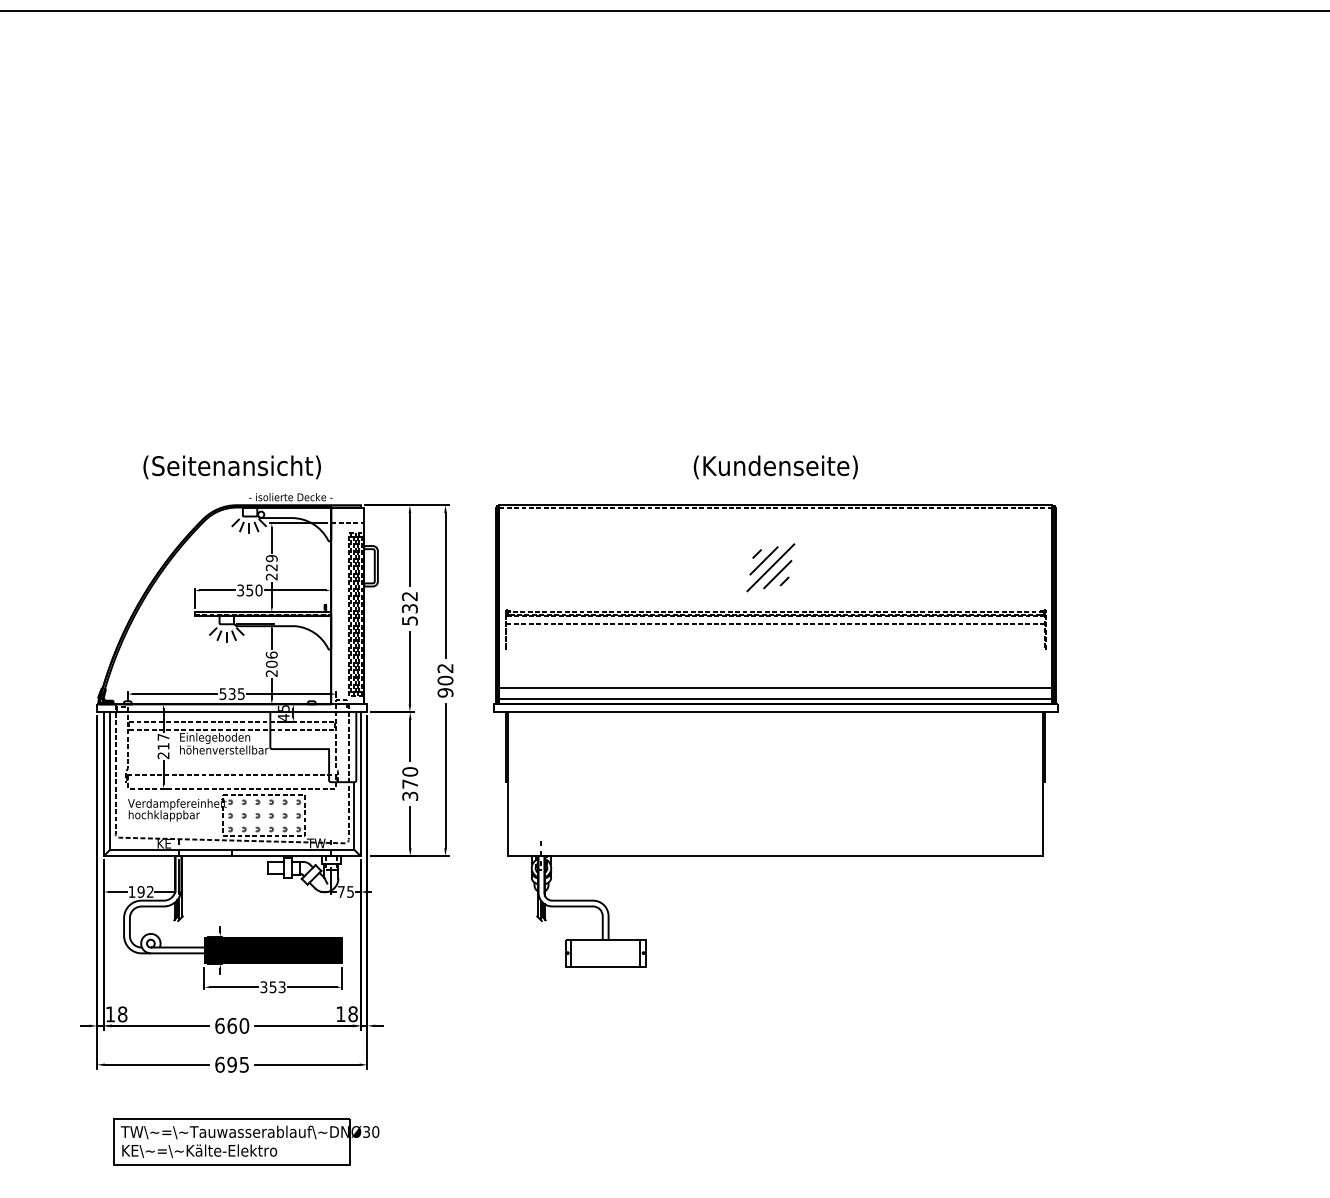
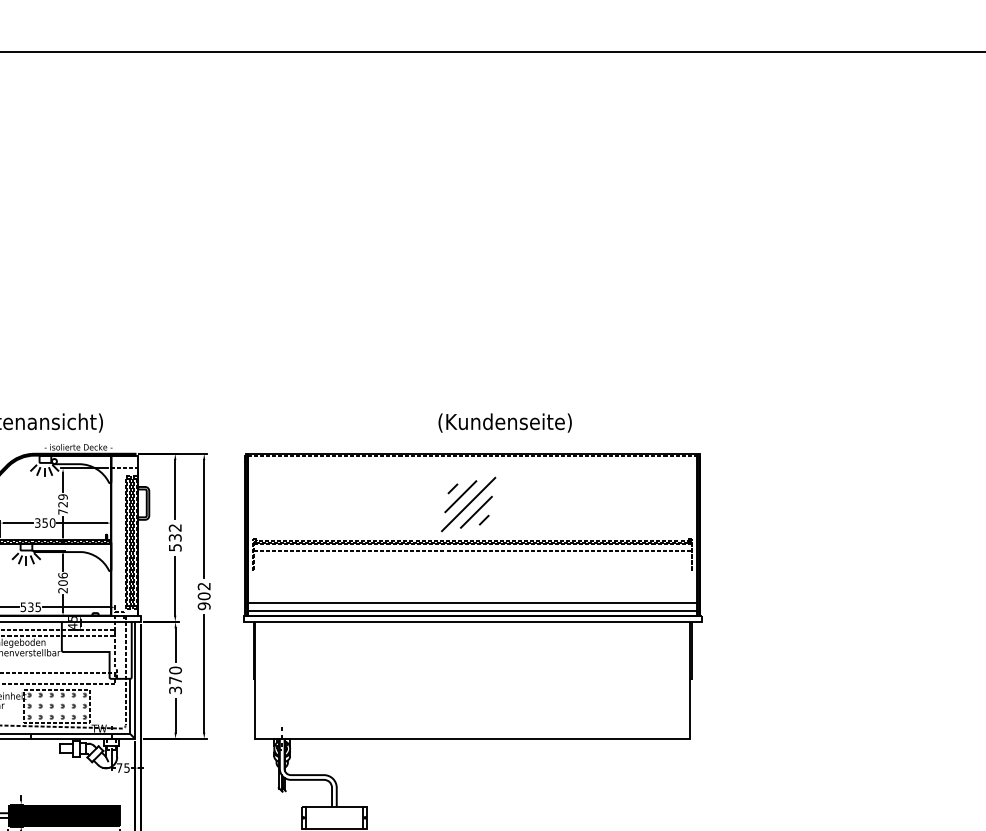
text: (775, 467) -> (504, 423), moved
part: (770, 567) -> (468, 504), size x1.4
text: (271, 576) -> (62, 511), 229 -> 729

